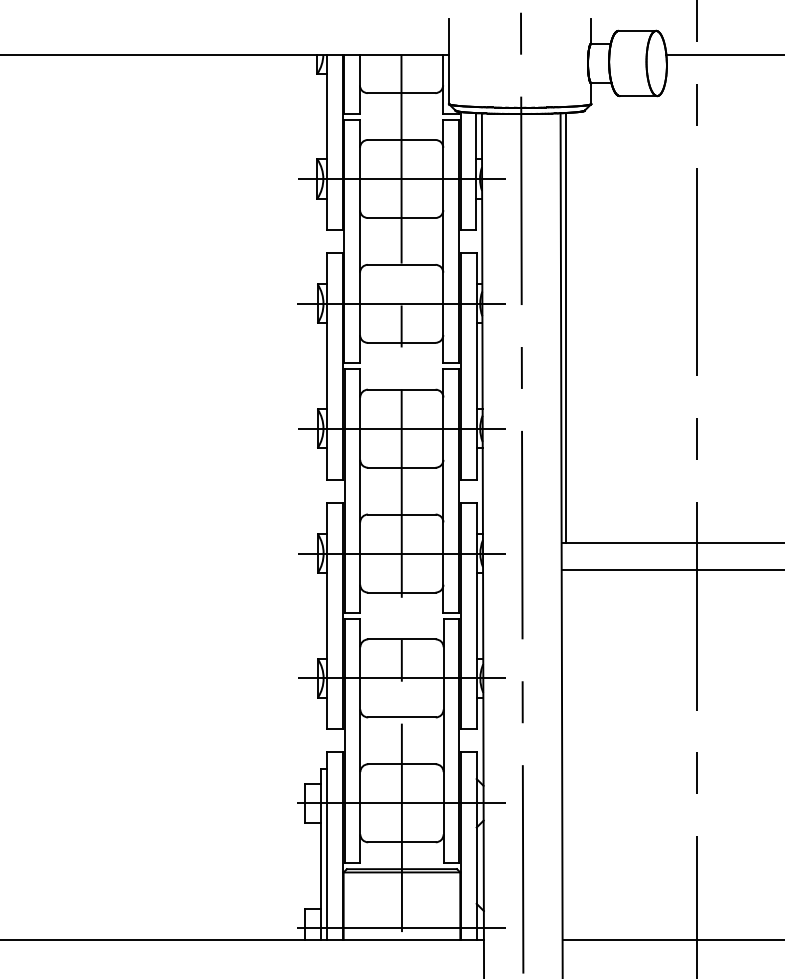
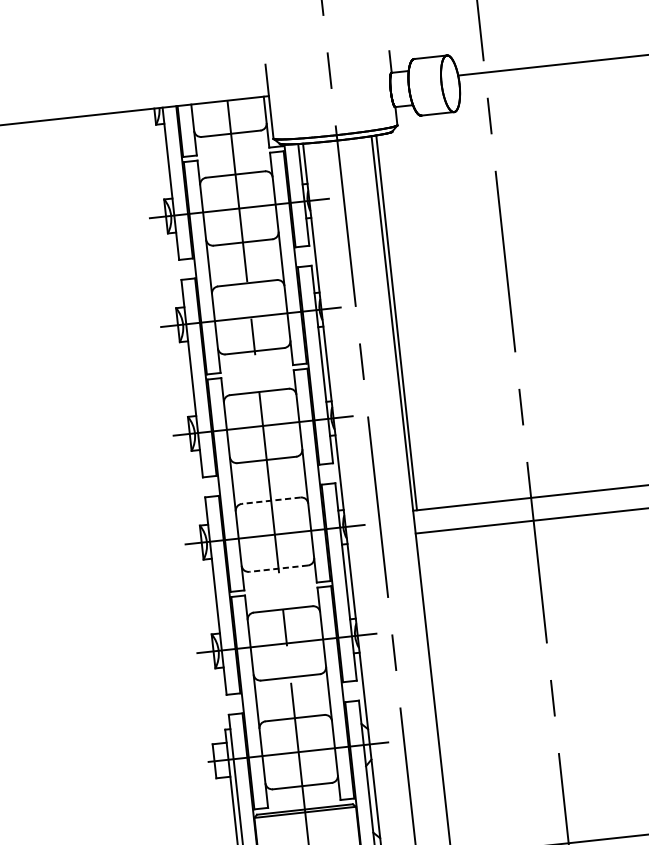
line: (401, 514) -> (270, 500), solid -> dashed
line: (401, 592) -> (278, 568), solid -> dashed

